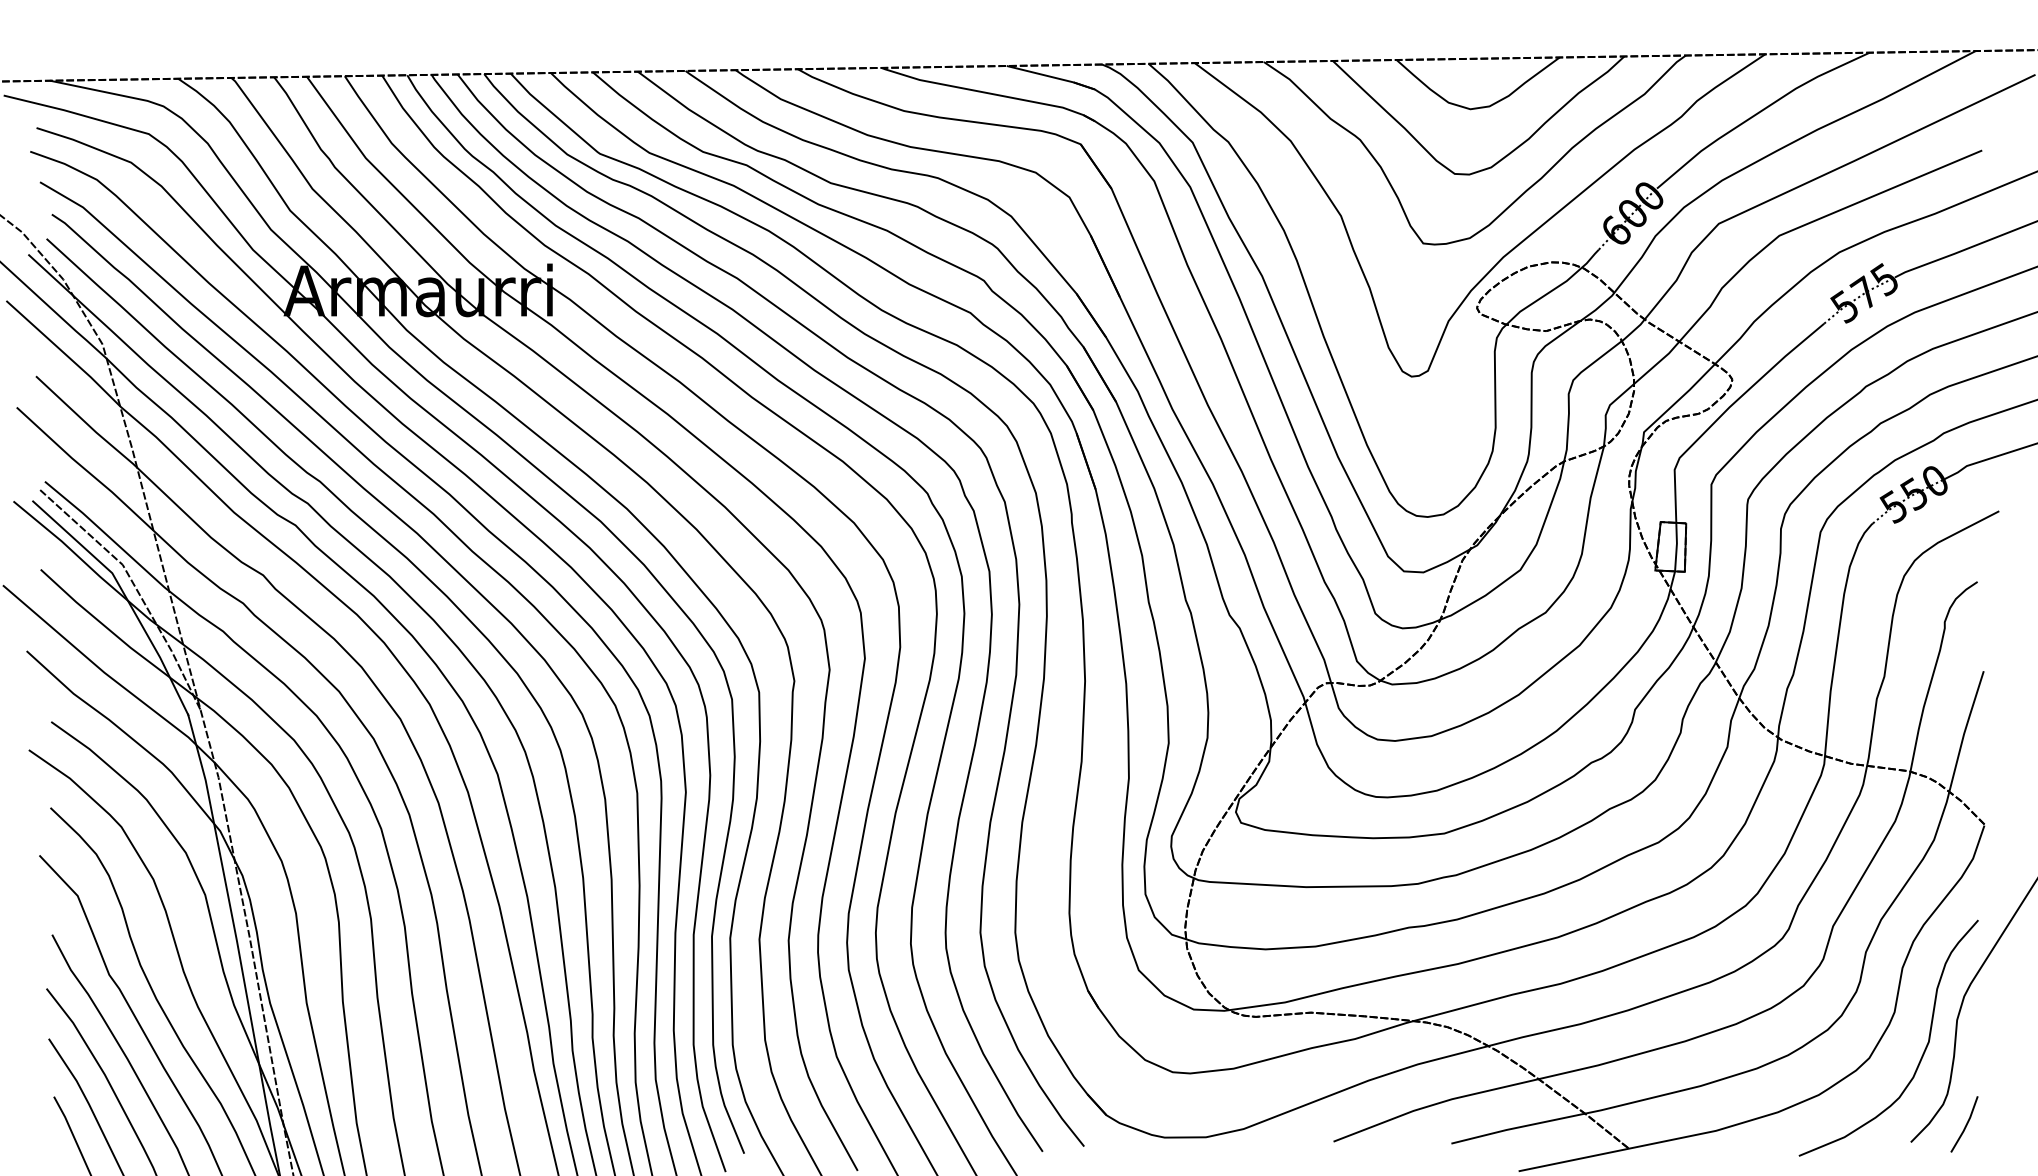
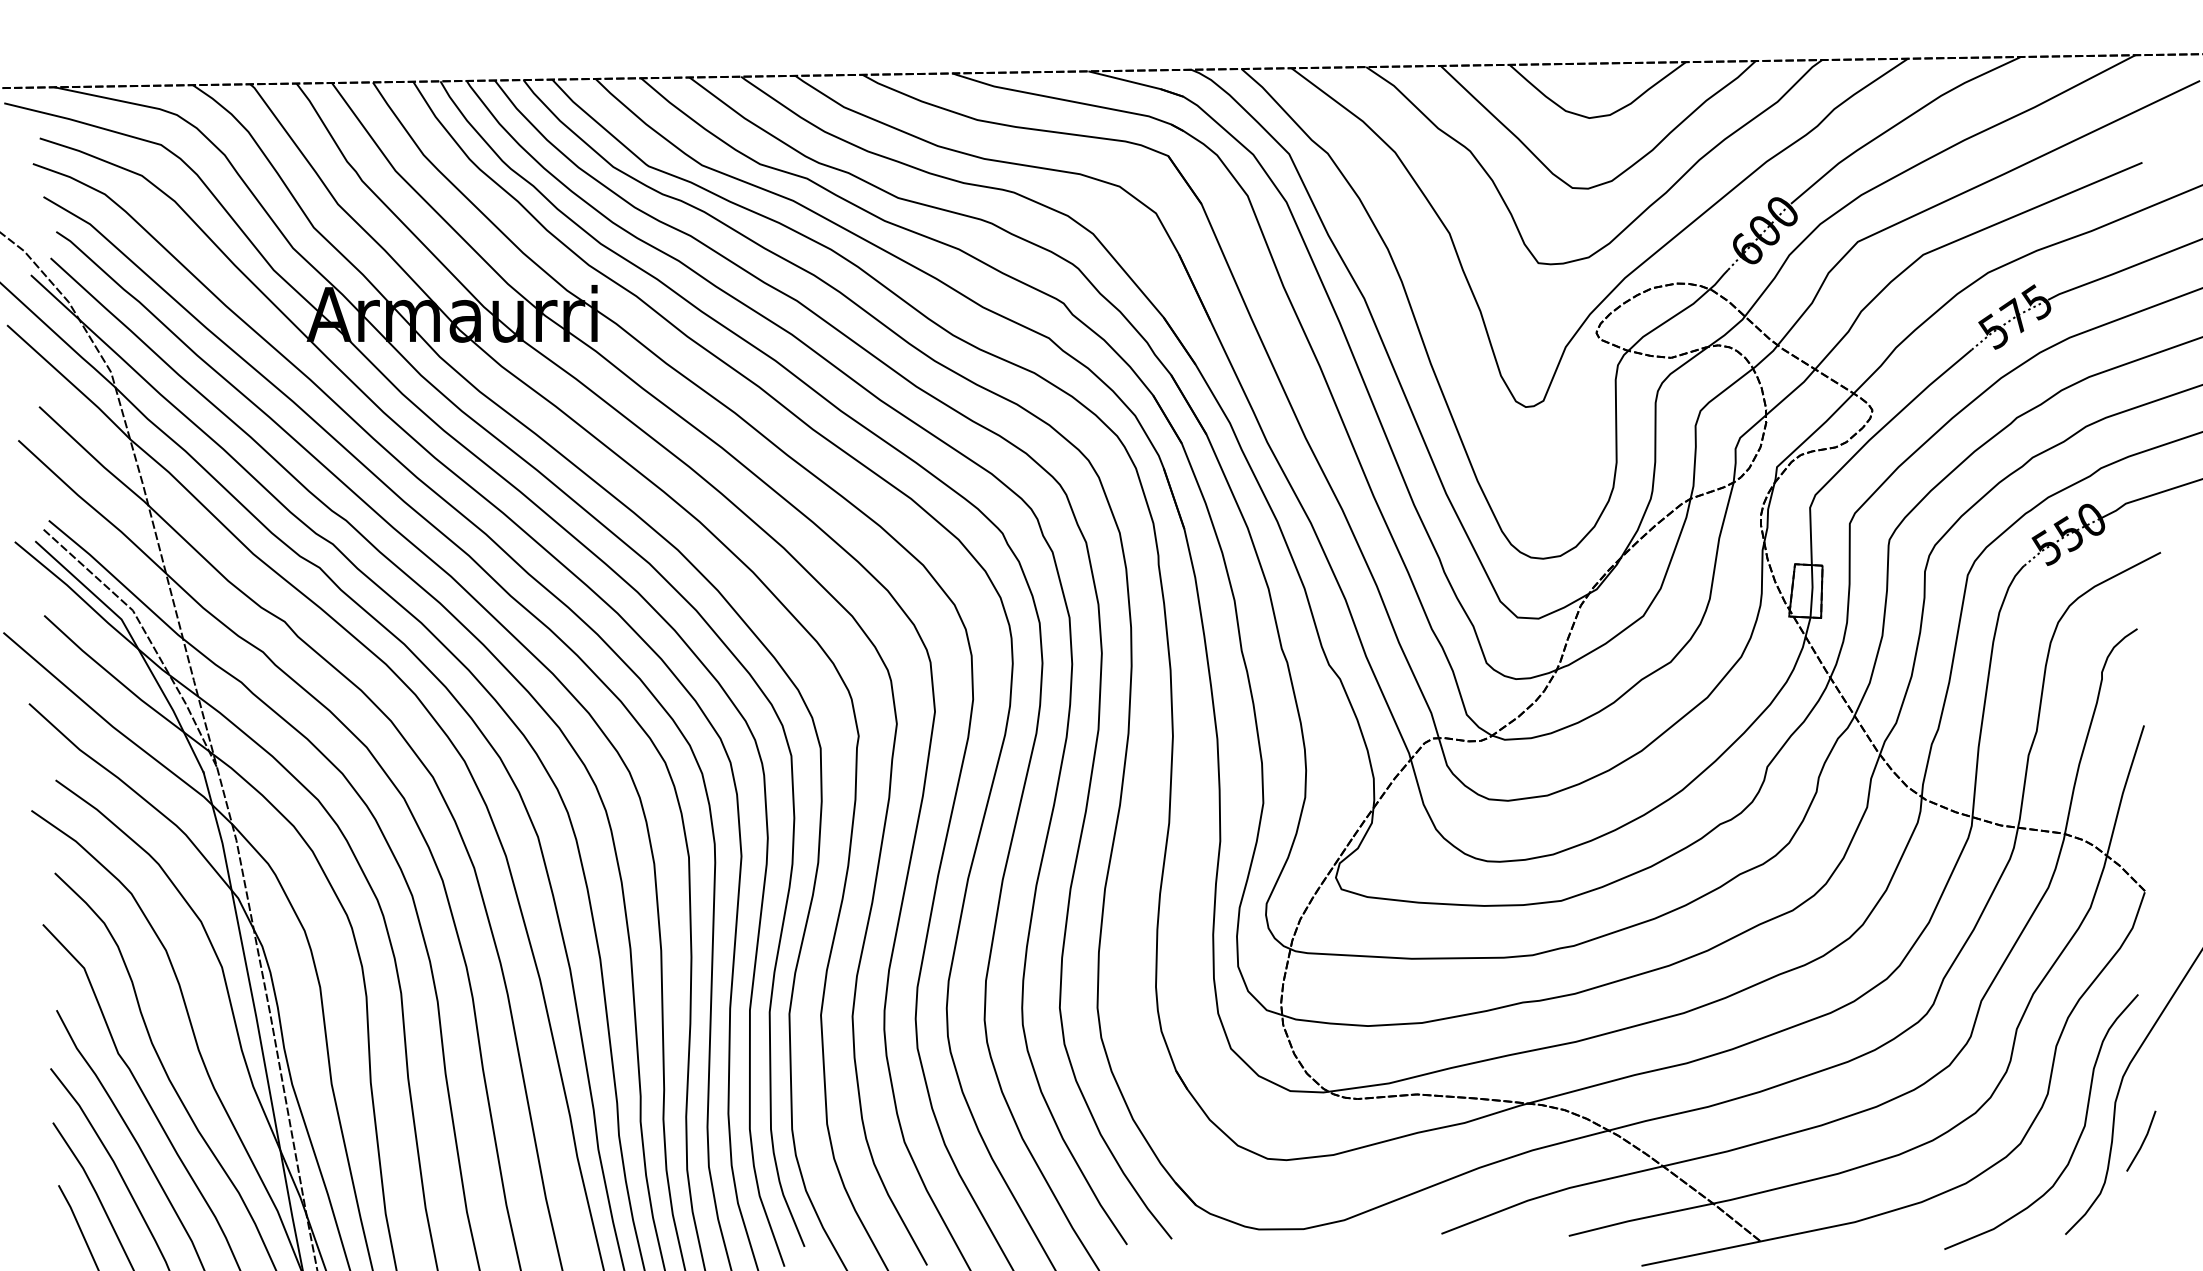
line: (1965, 1124) -> (2142, 1141), moved

